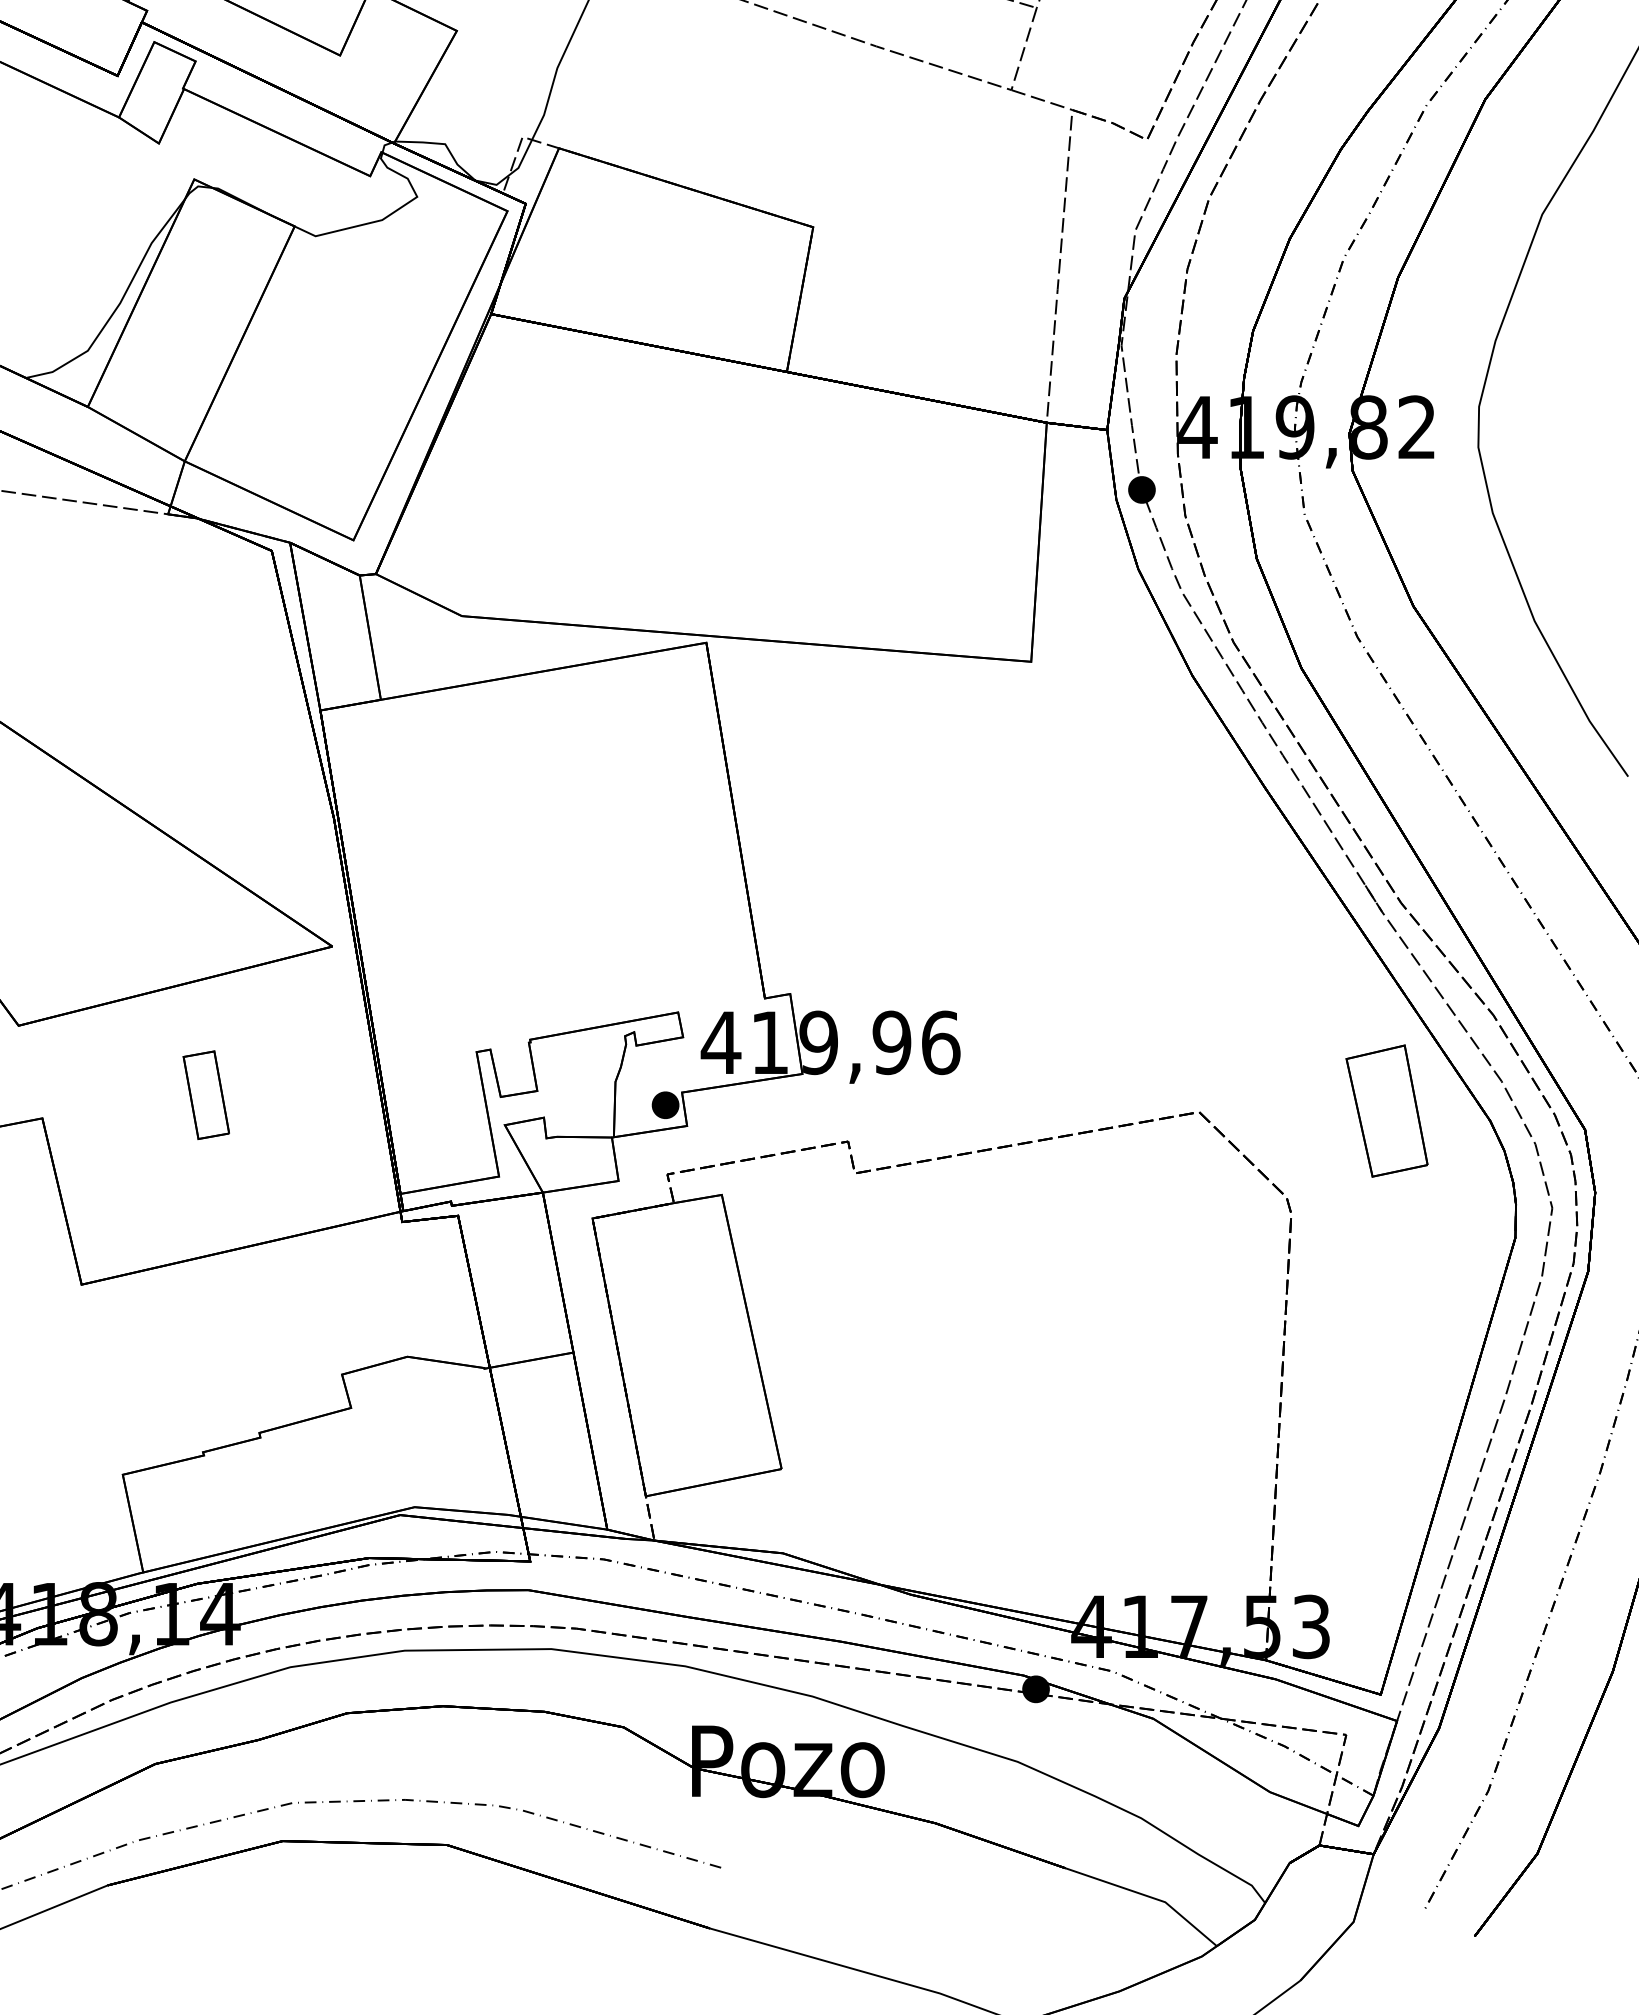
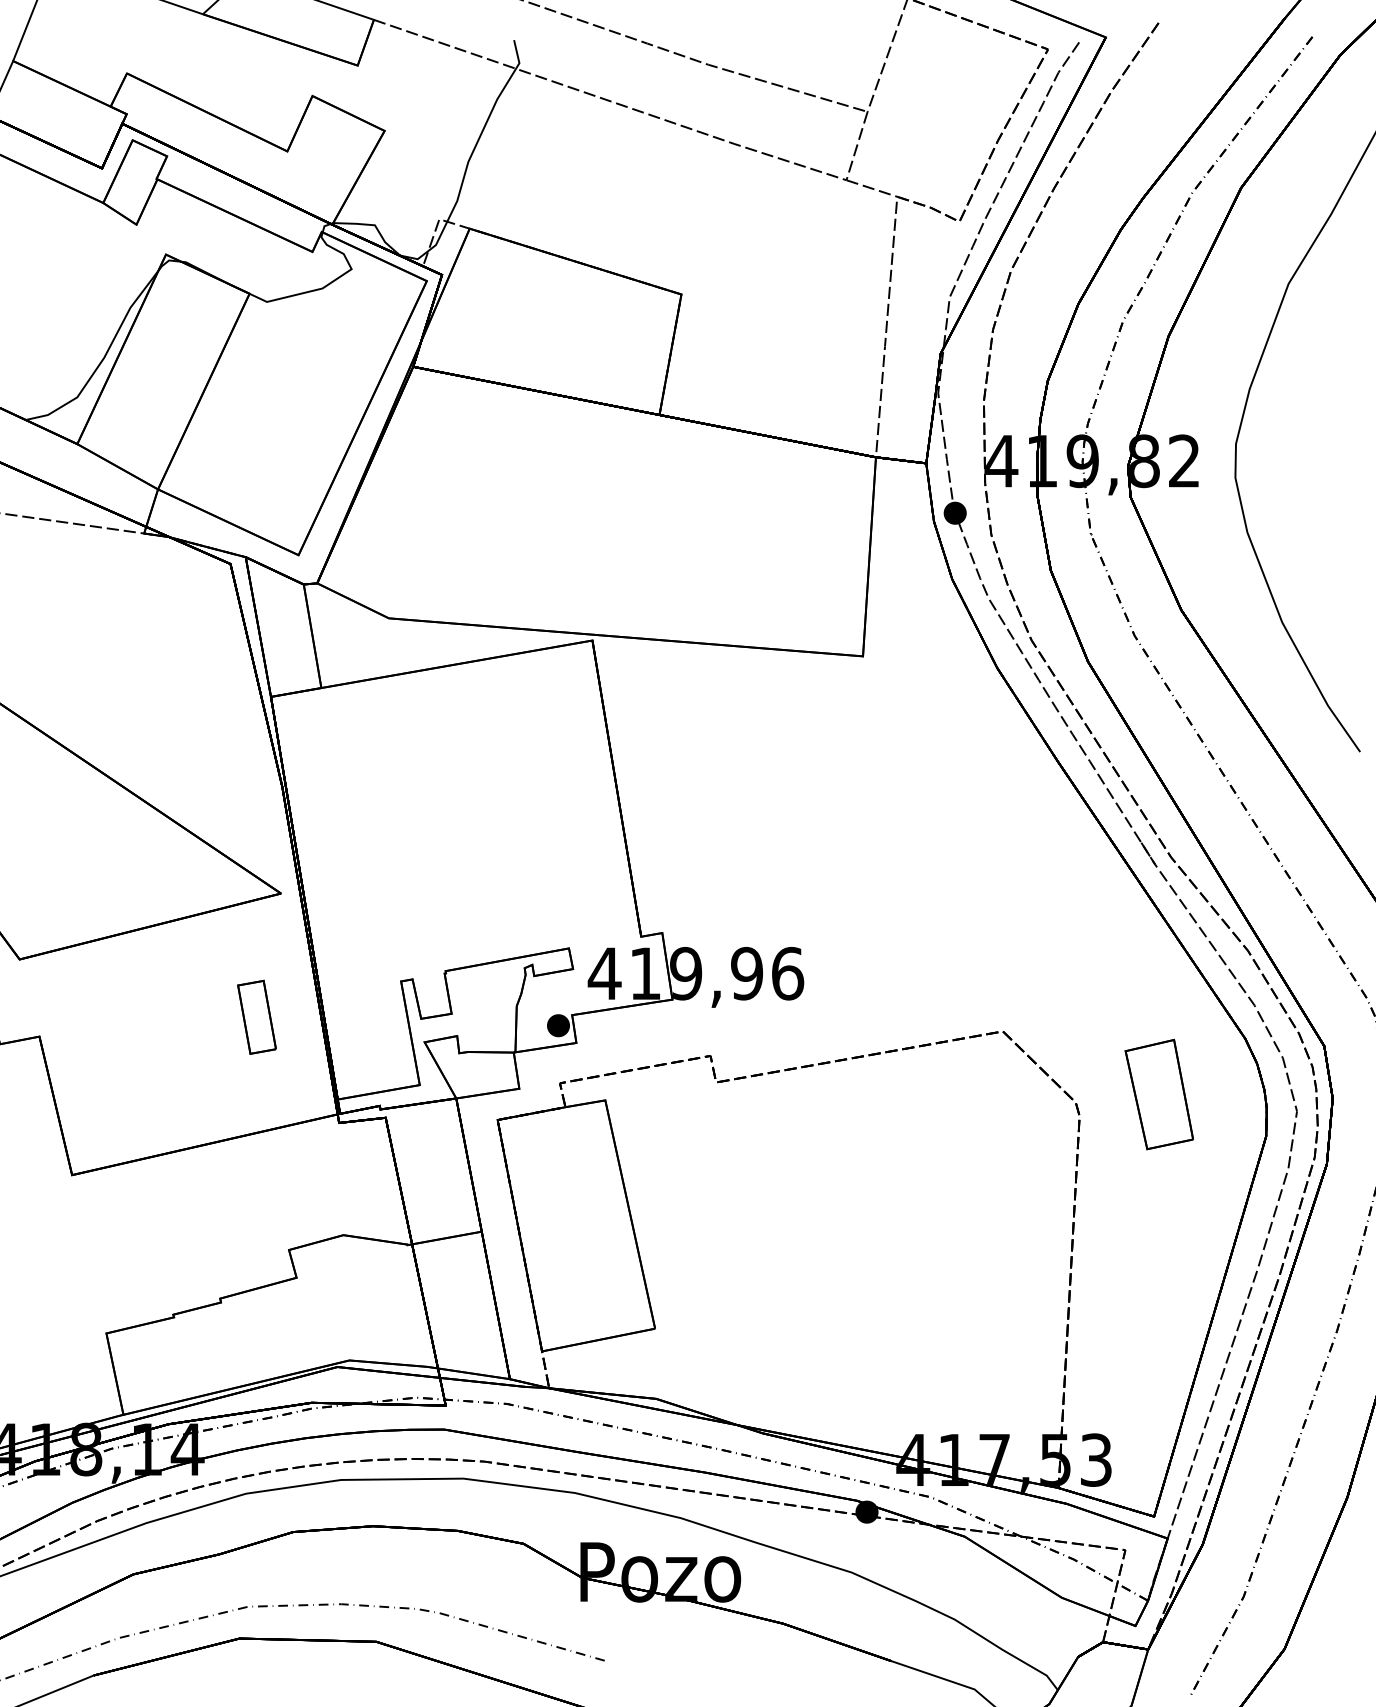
part: (205, 1094) -> (256, 1016), moved
part: (1386, 1111) -> (1158, 1094), moved

